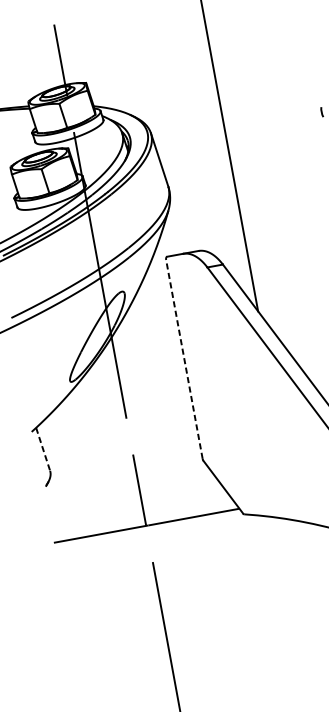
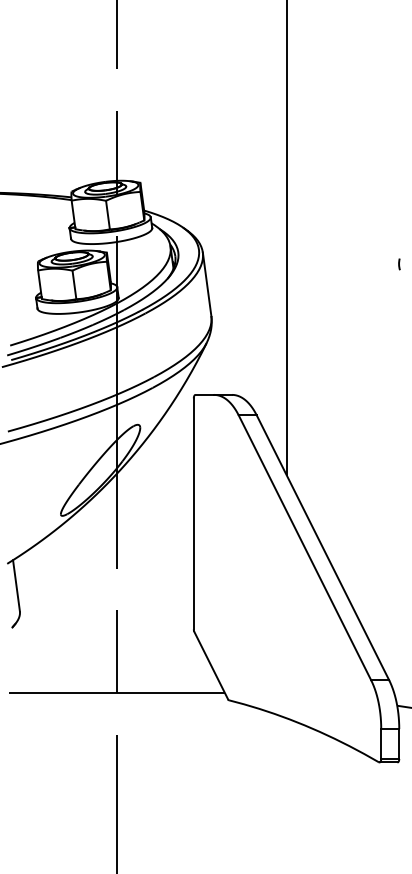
line: (184, 359) -> (193, 513), dashed -> solid
line: (43, 449) -> (16, 585), dashed -> solid

